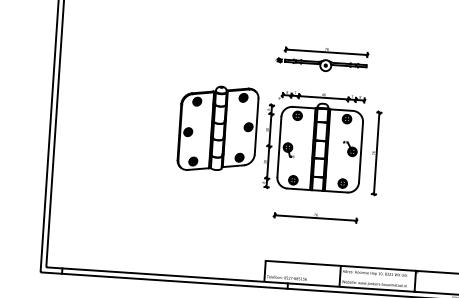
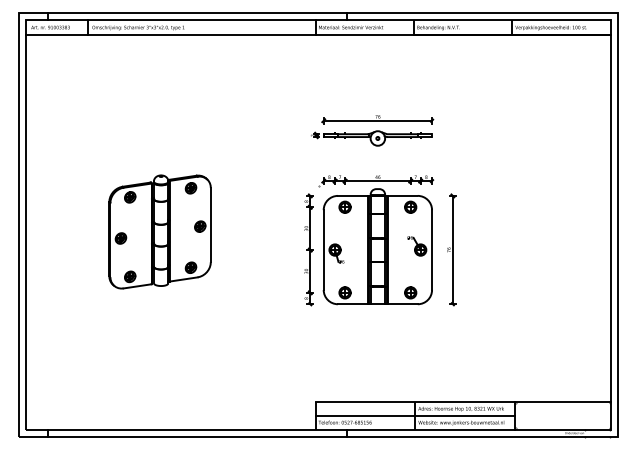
part: (217, 128) -> (159, 231), moved
part: (315, 217) -> (377, 339), removed
line: (340, 276) -> (415, 415), added

